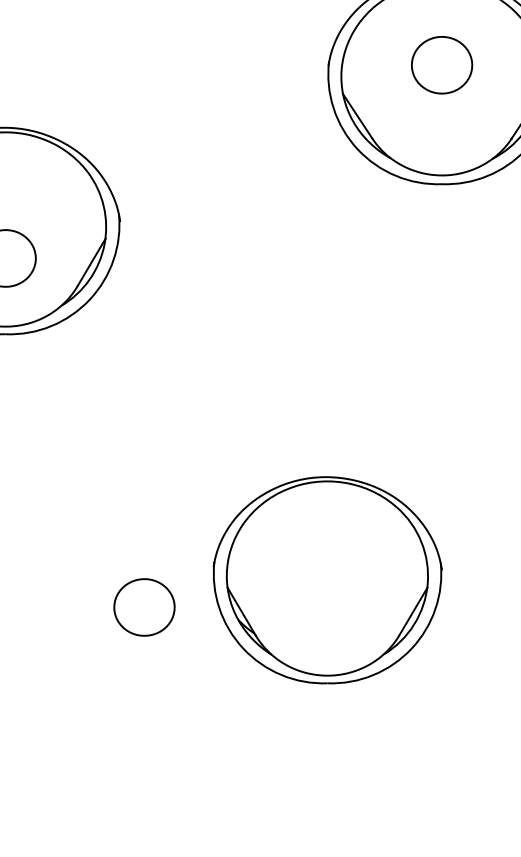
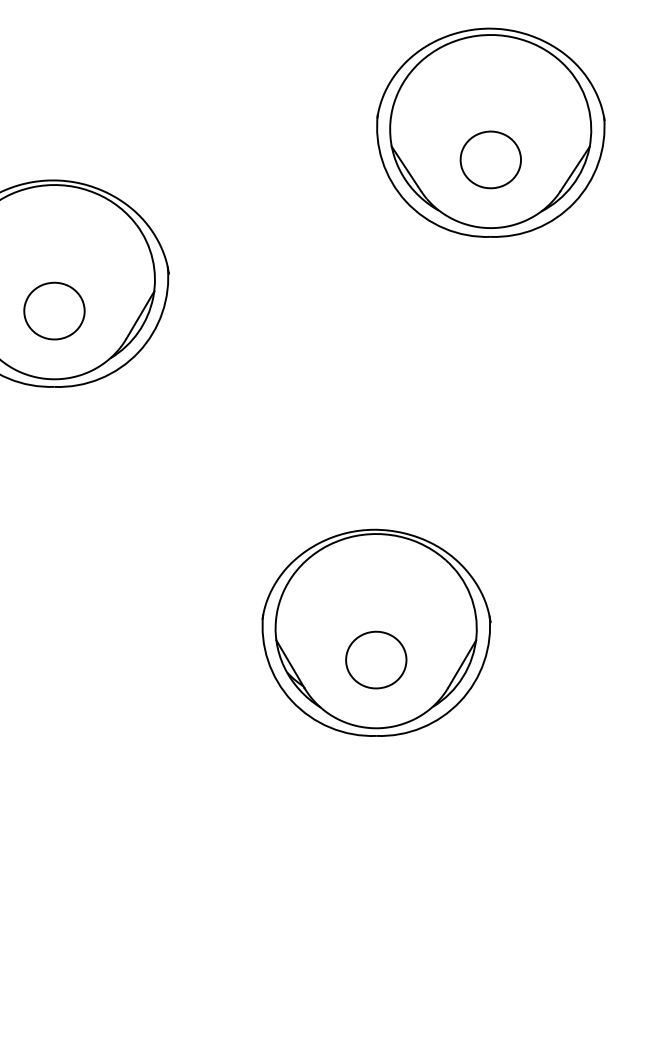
part: (441, 64) -> (490, 159), moved
part: (144, 606) -> (376, 659), moved

